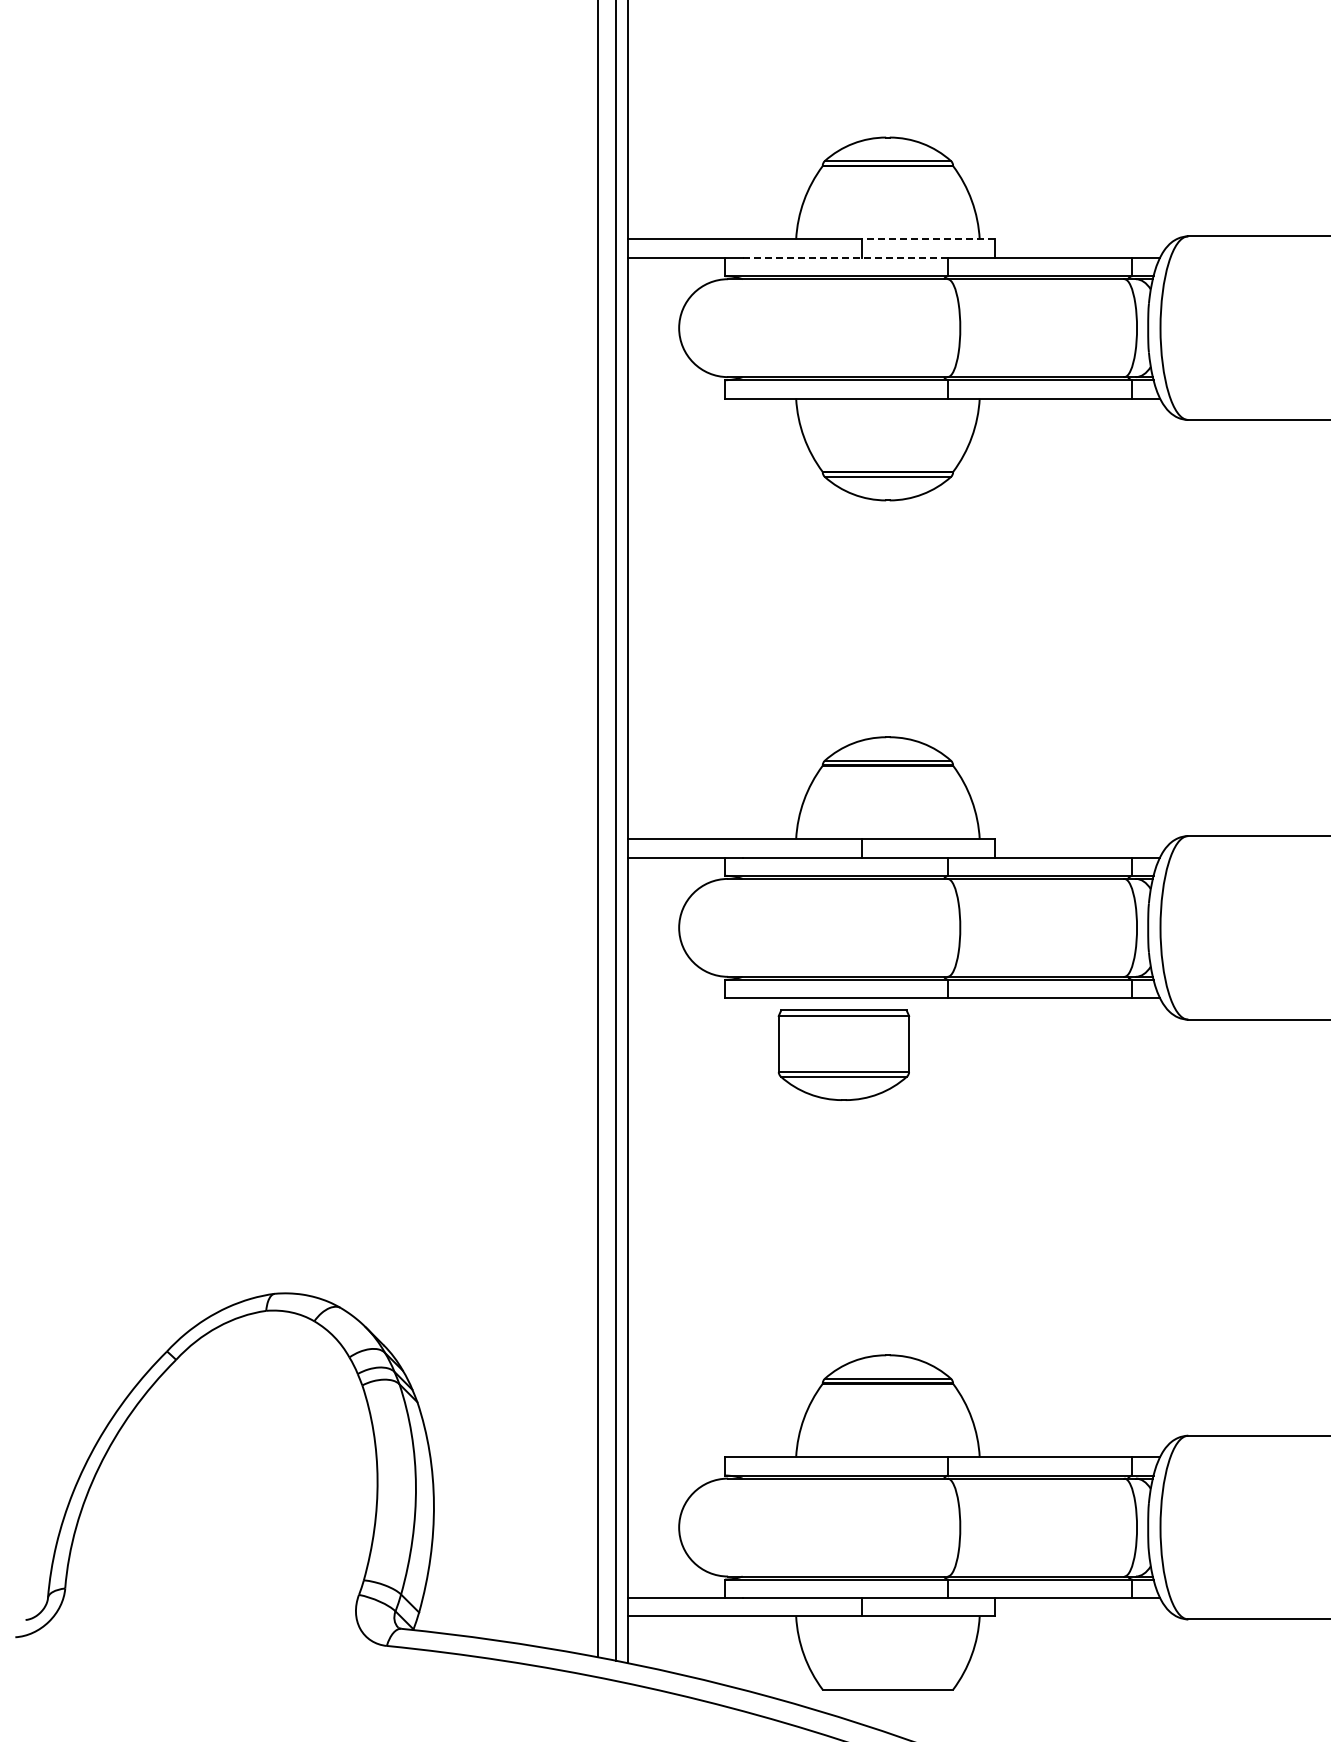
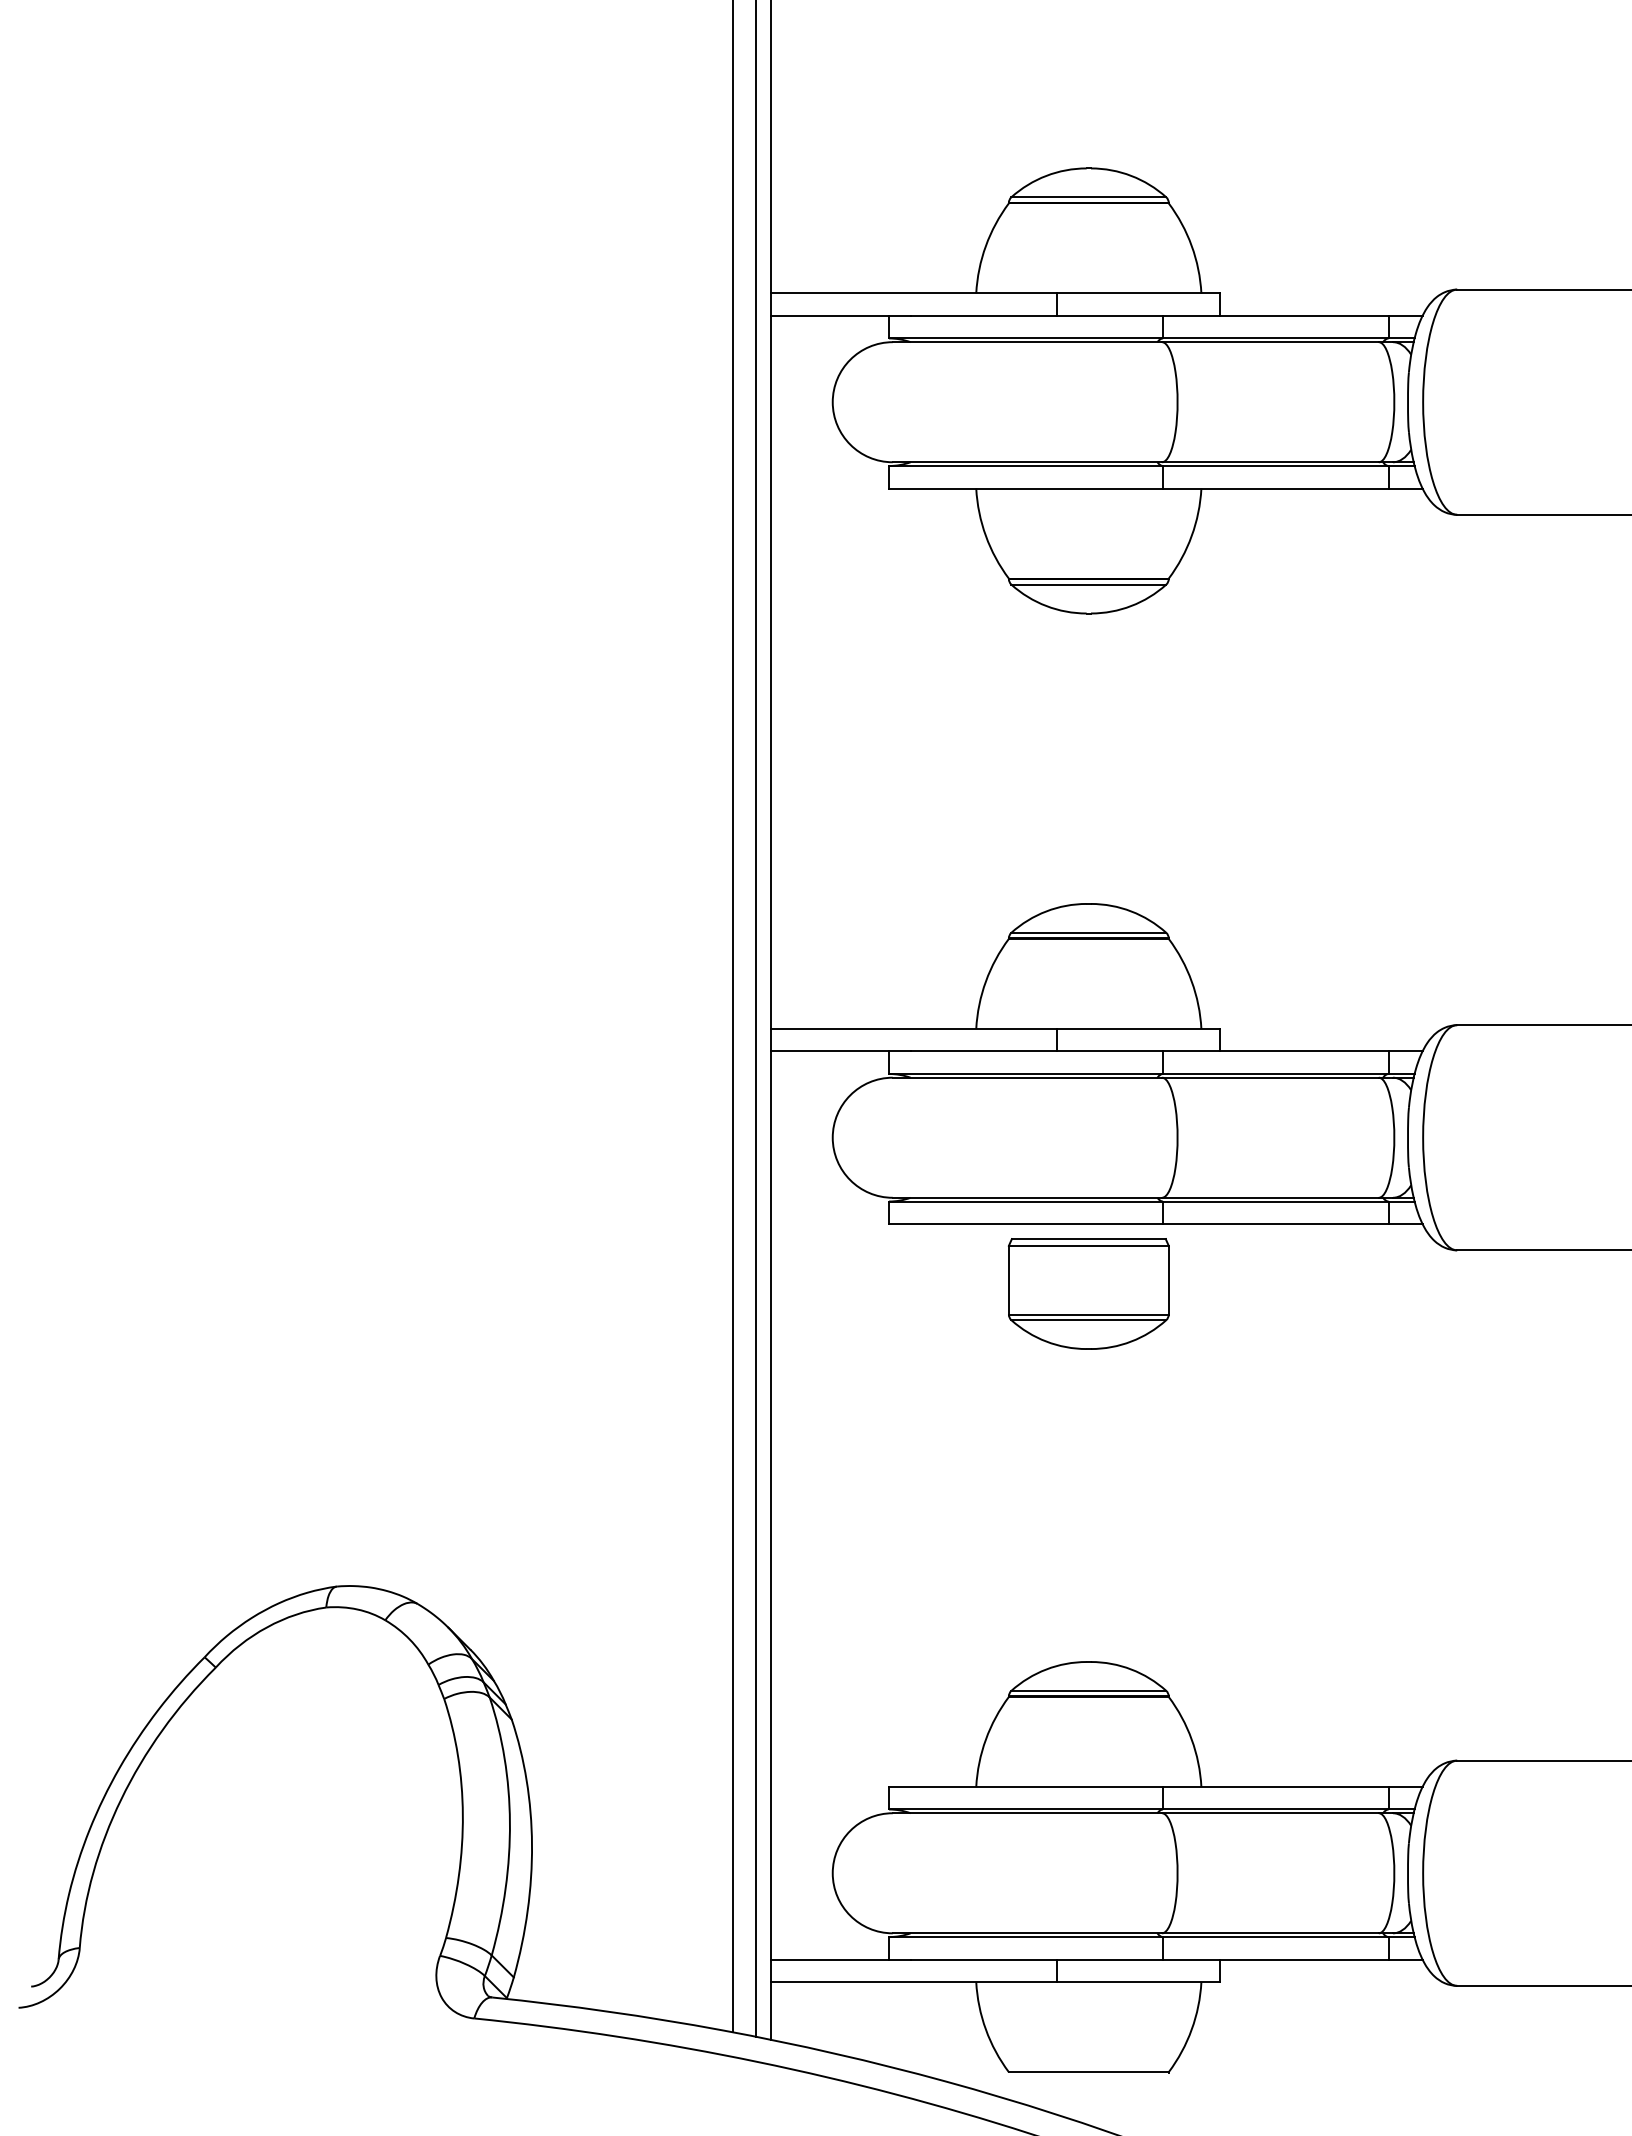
line: (928, 239) -> (1138, 293), dashed -> solid
line: (845, 257) -> (1036, 315), dashed -> solid
part: (843, 1054) -> (1088, 1293), moved

